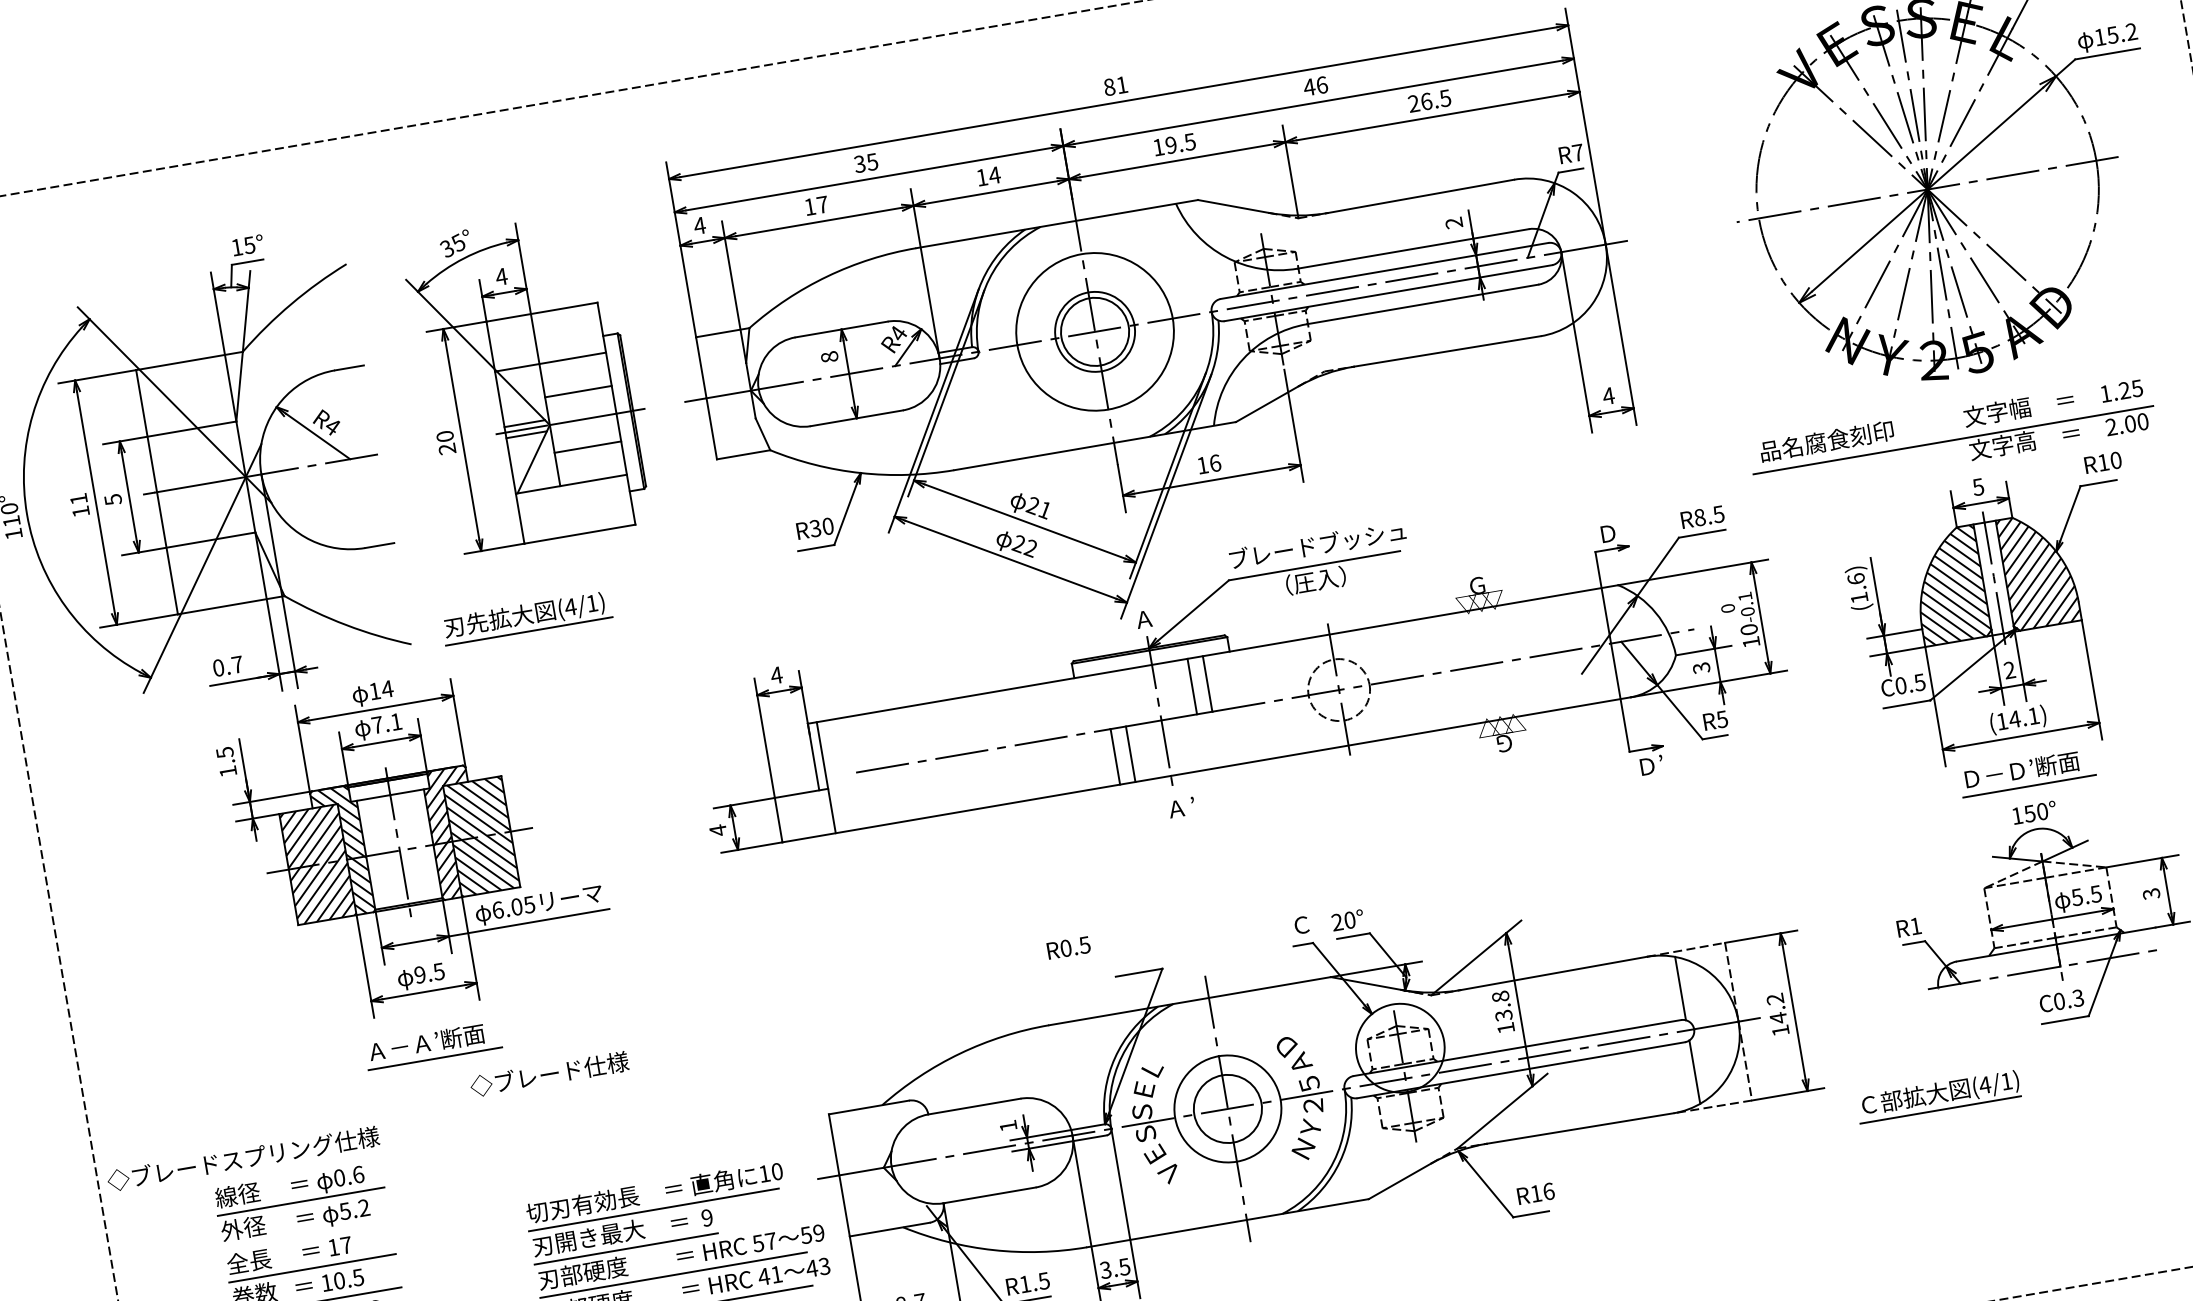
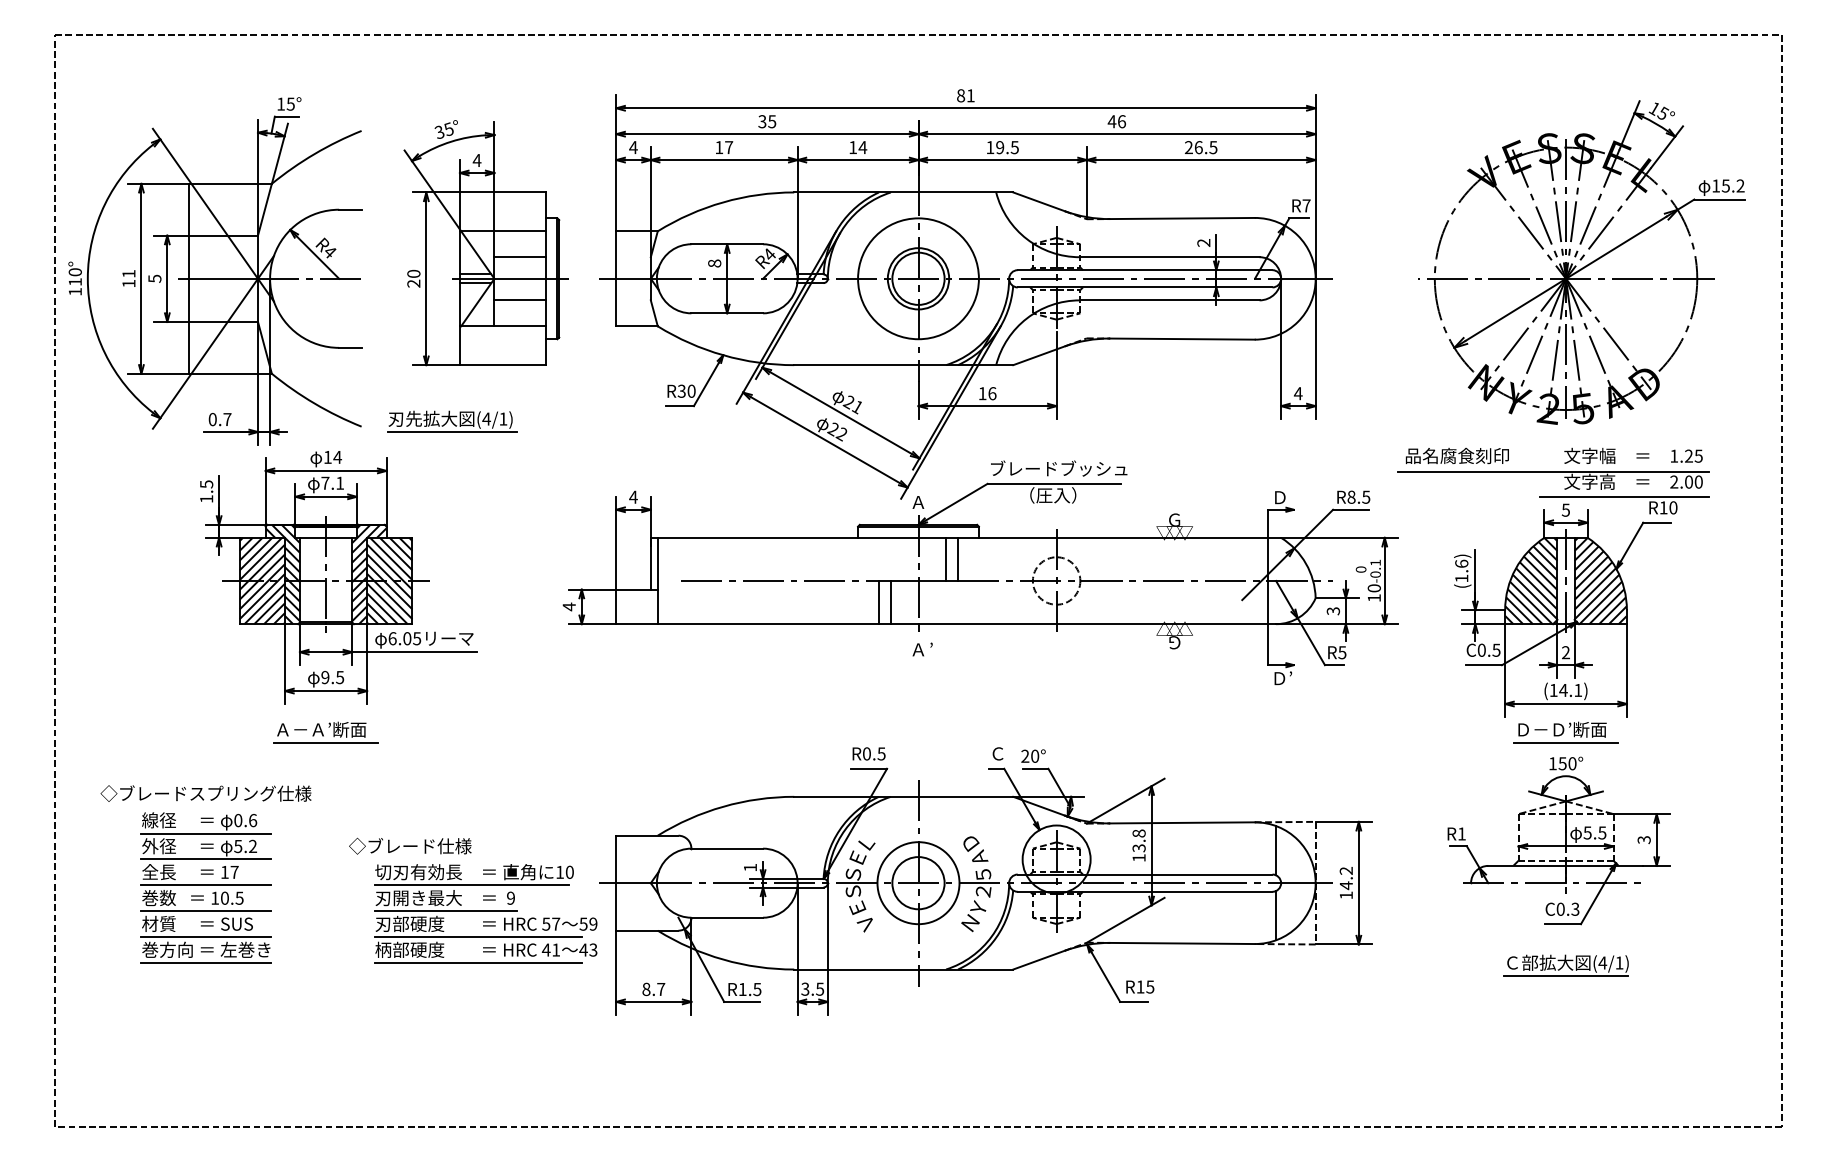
line: (2050, 457) -> (1624, 497), added
text: (1067, 947) -> (868, 753), moved
text: (549, 1073) -> (410, 845), moved
part: (1937, 1096) -> (1565, 965), moved
text: (242, 1158) -> (205, 793), moved
text: (1548, 1190) -> (1150, 986), R16 -> R15
line: (305, 1235) -> (205, 859), added

